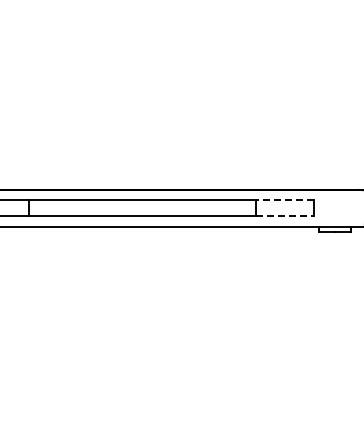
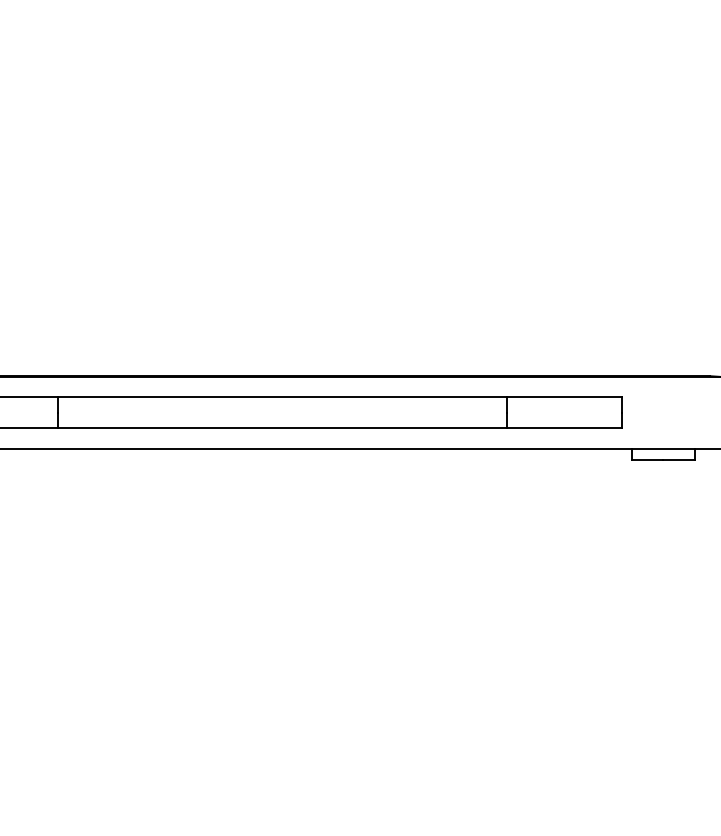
line: (284, 200) -> (563, 397), dashed -> solid
line: (285, 216) -> (565, 428), dashed -> solid

